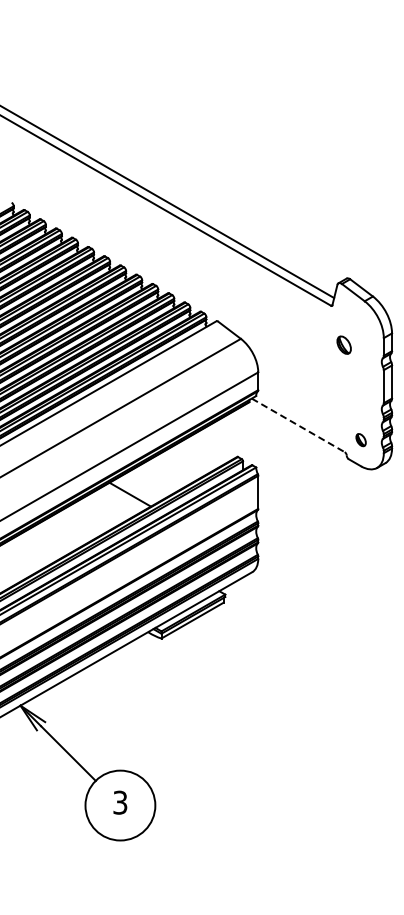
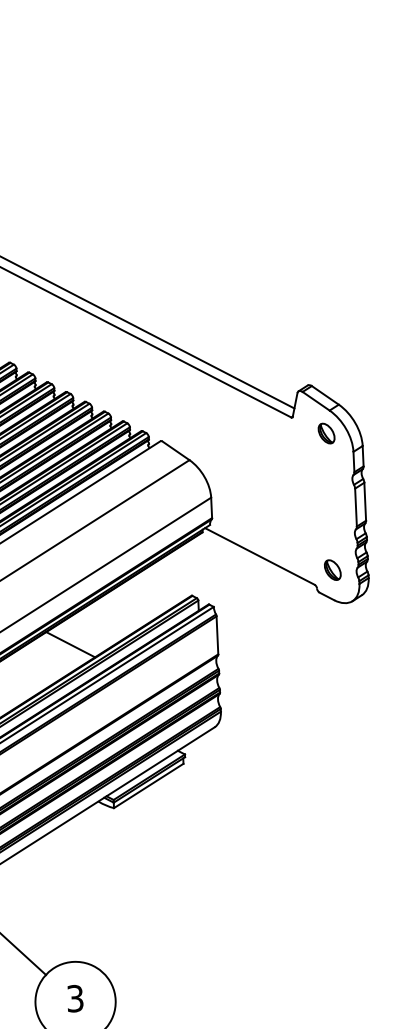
part: (343, 344) -> (325, 432), moved
line: (298, 425) -> (260, 556), dashed -> solid
part: (360, 439) -> (331, 569), size x1.43

